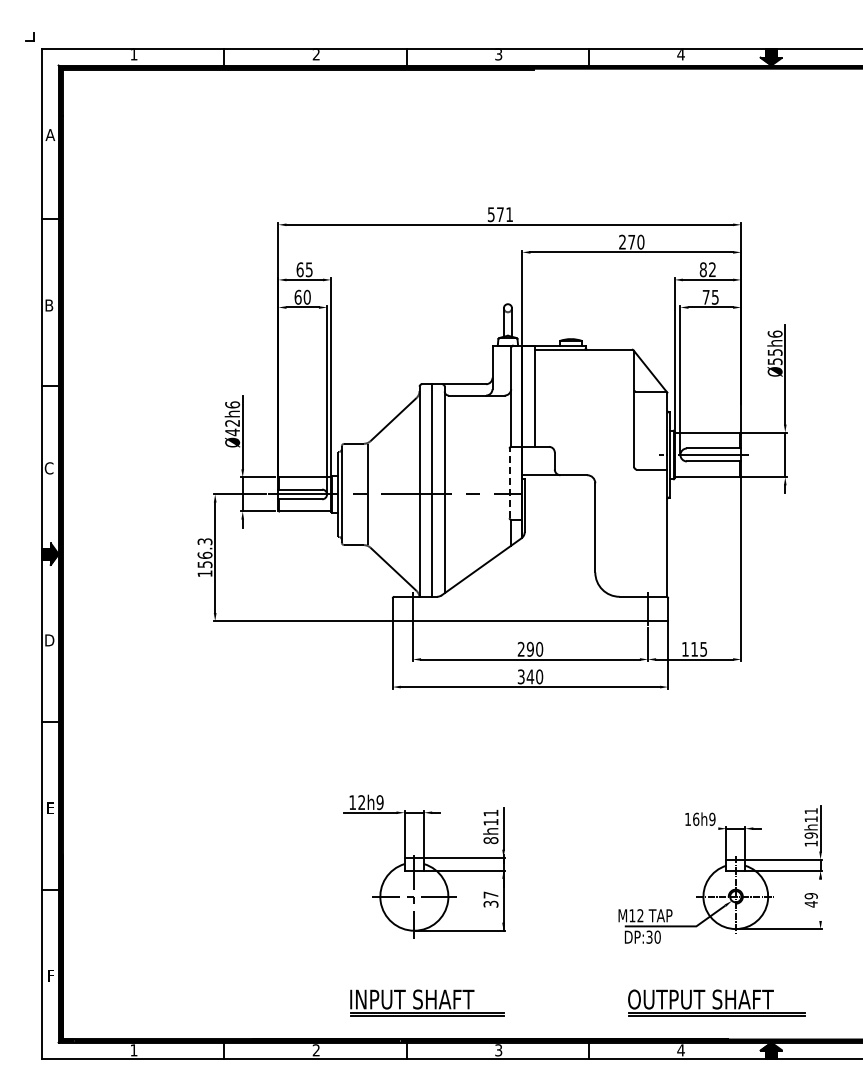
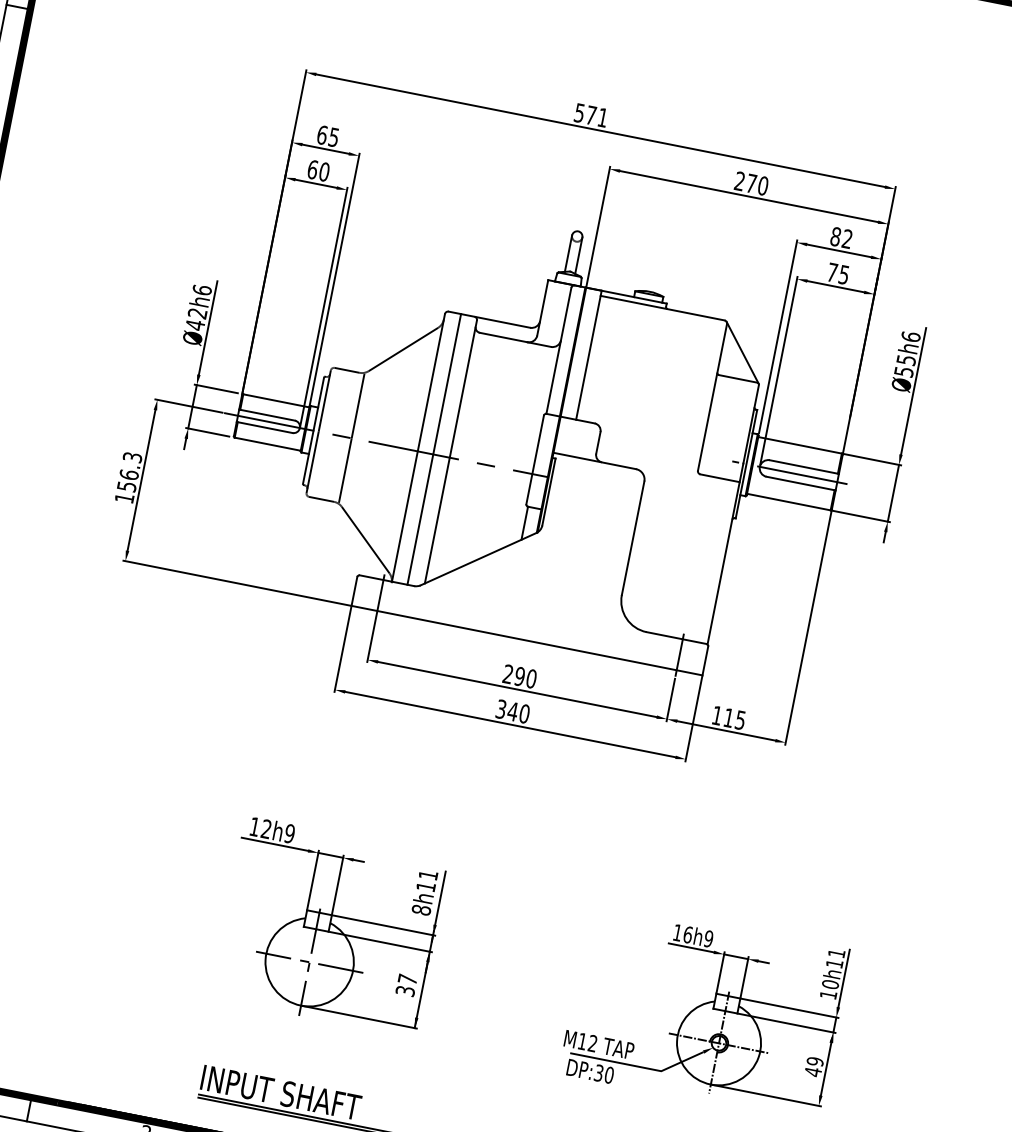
line: (509, 483) -> (535, 460), dashed -> solid
line: (700, 828) -> (691, 947), added
text: (811, 835) -> (830, 984), 19h11 -> 10h11
line: (820, 899) -> (826, 1068), added

